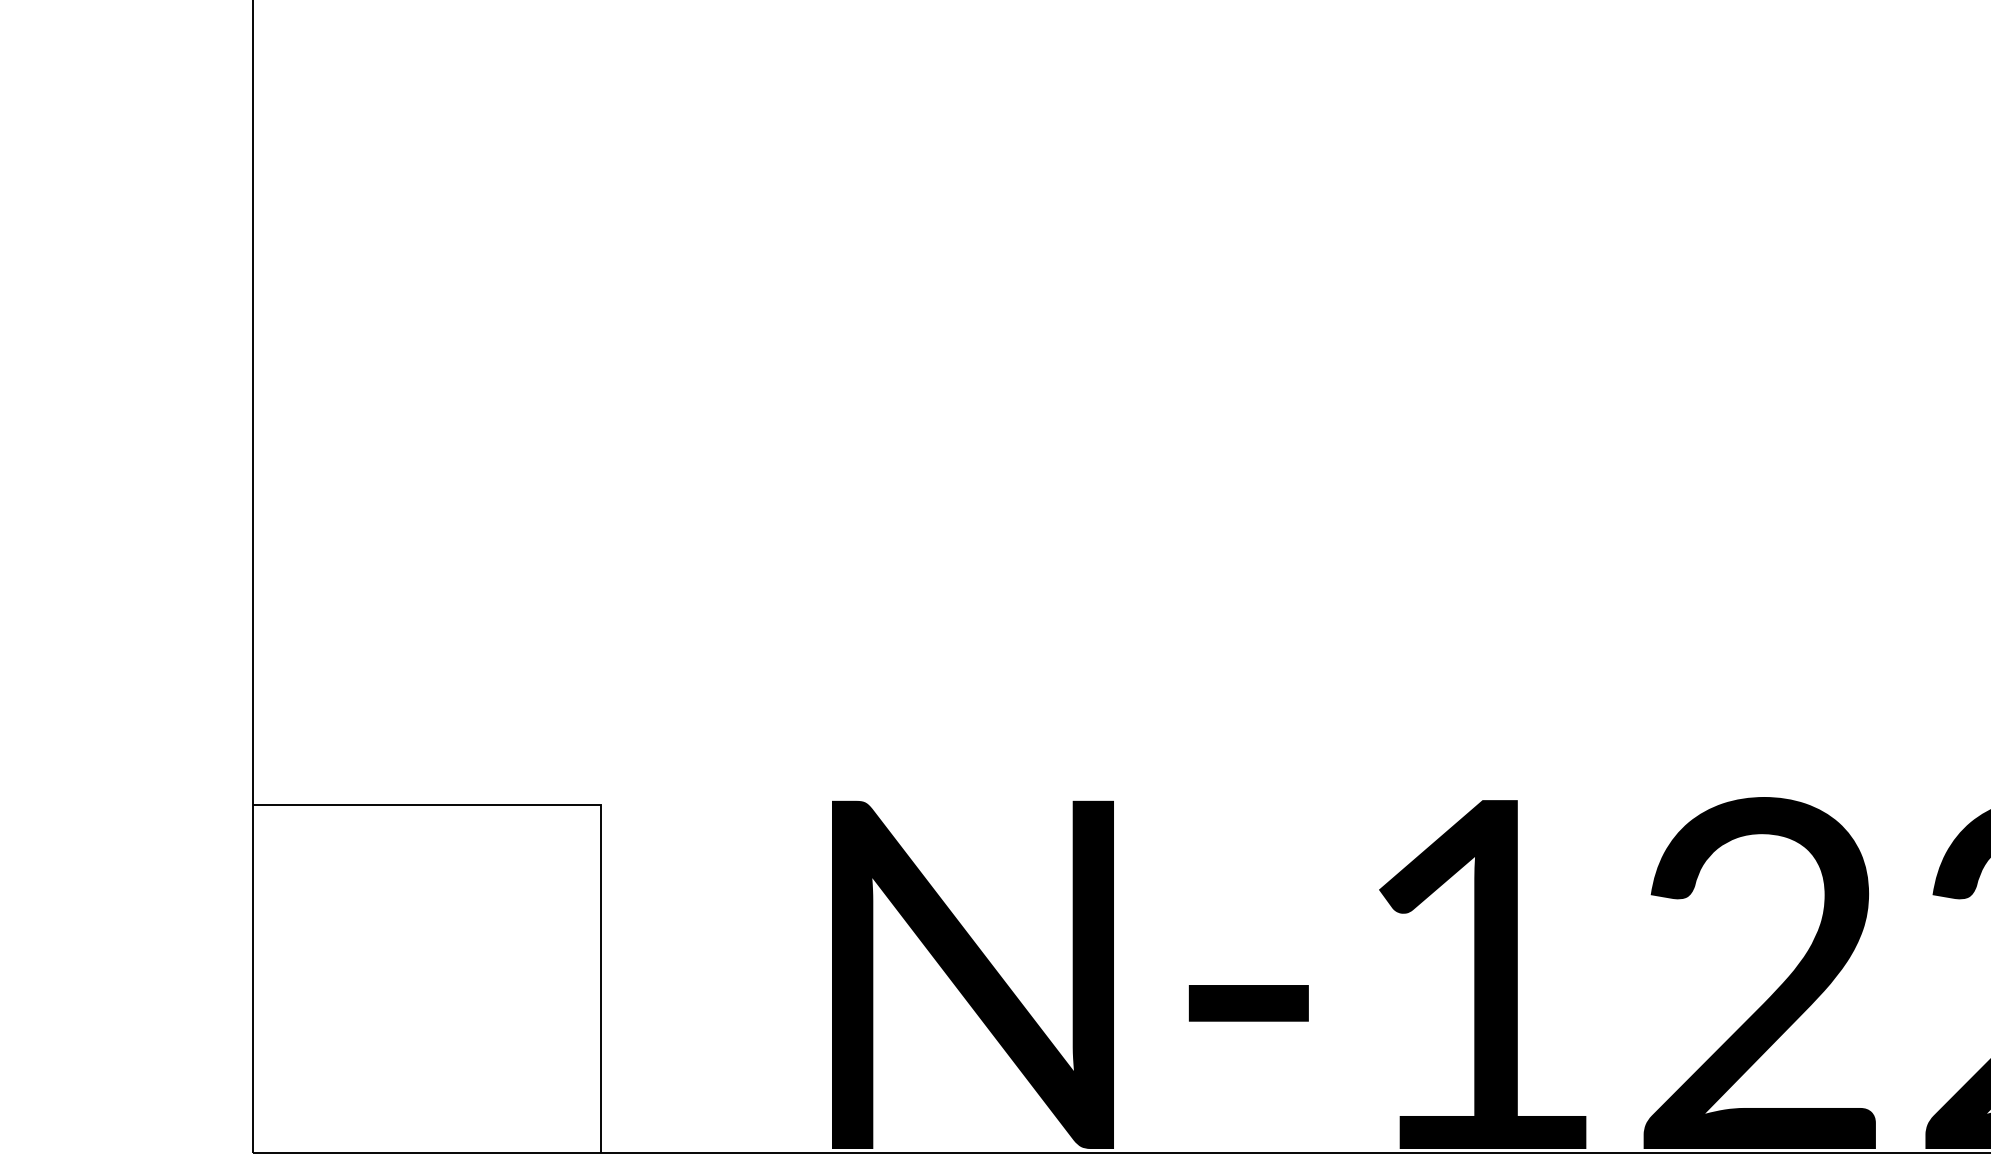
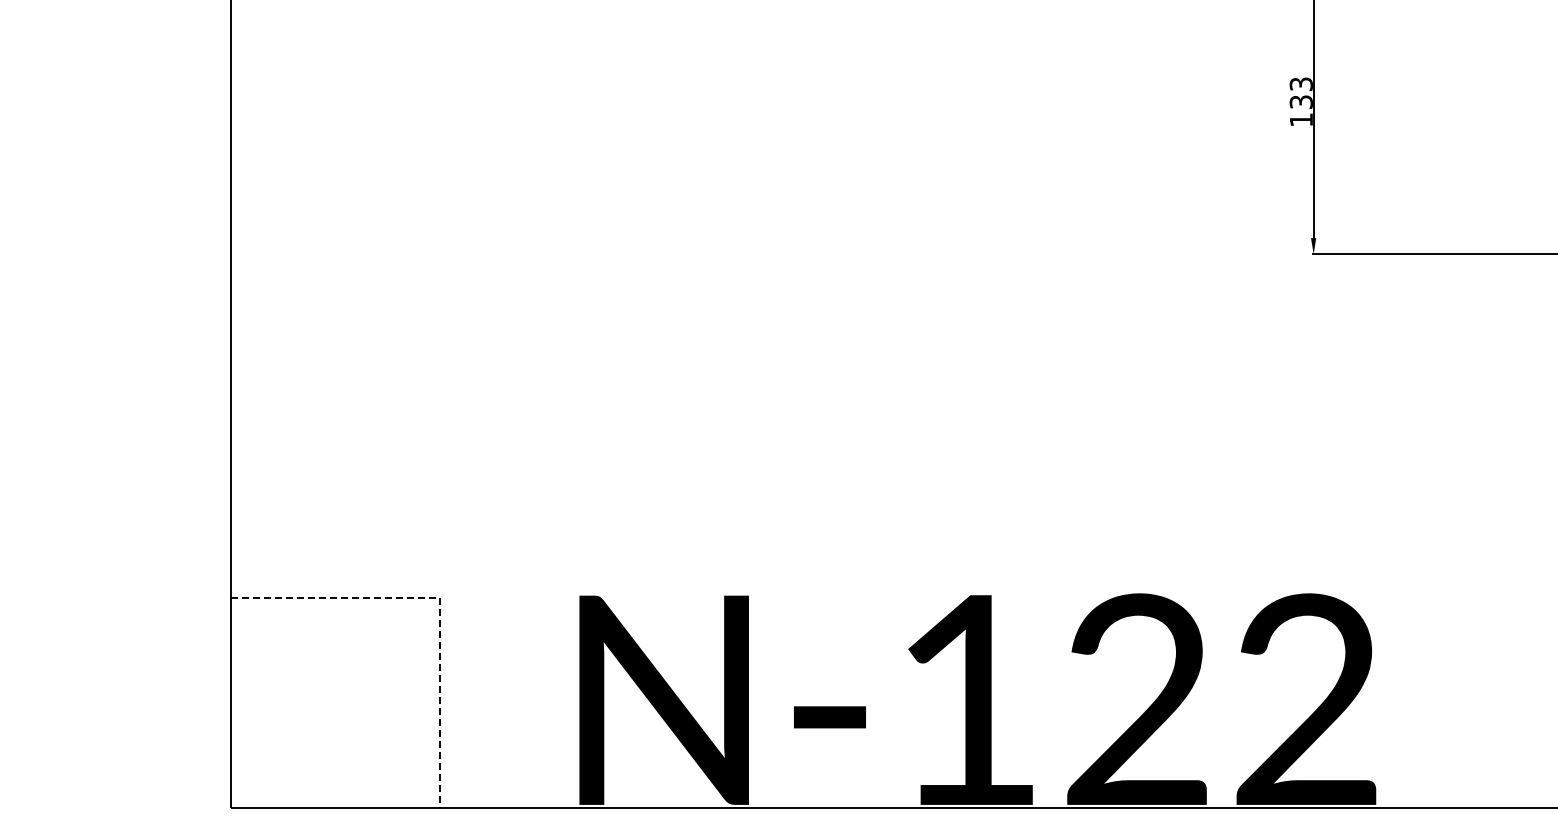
line: (600, 805) -> (440, 598), solid -> dashed

